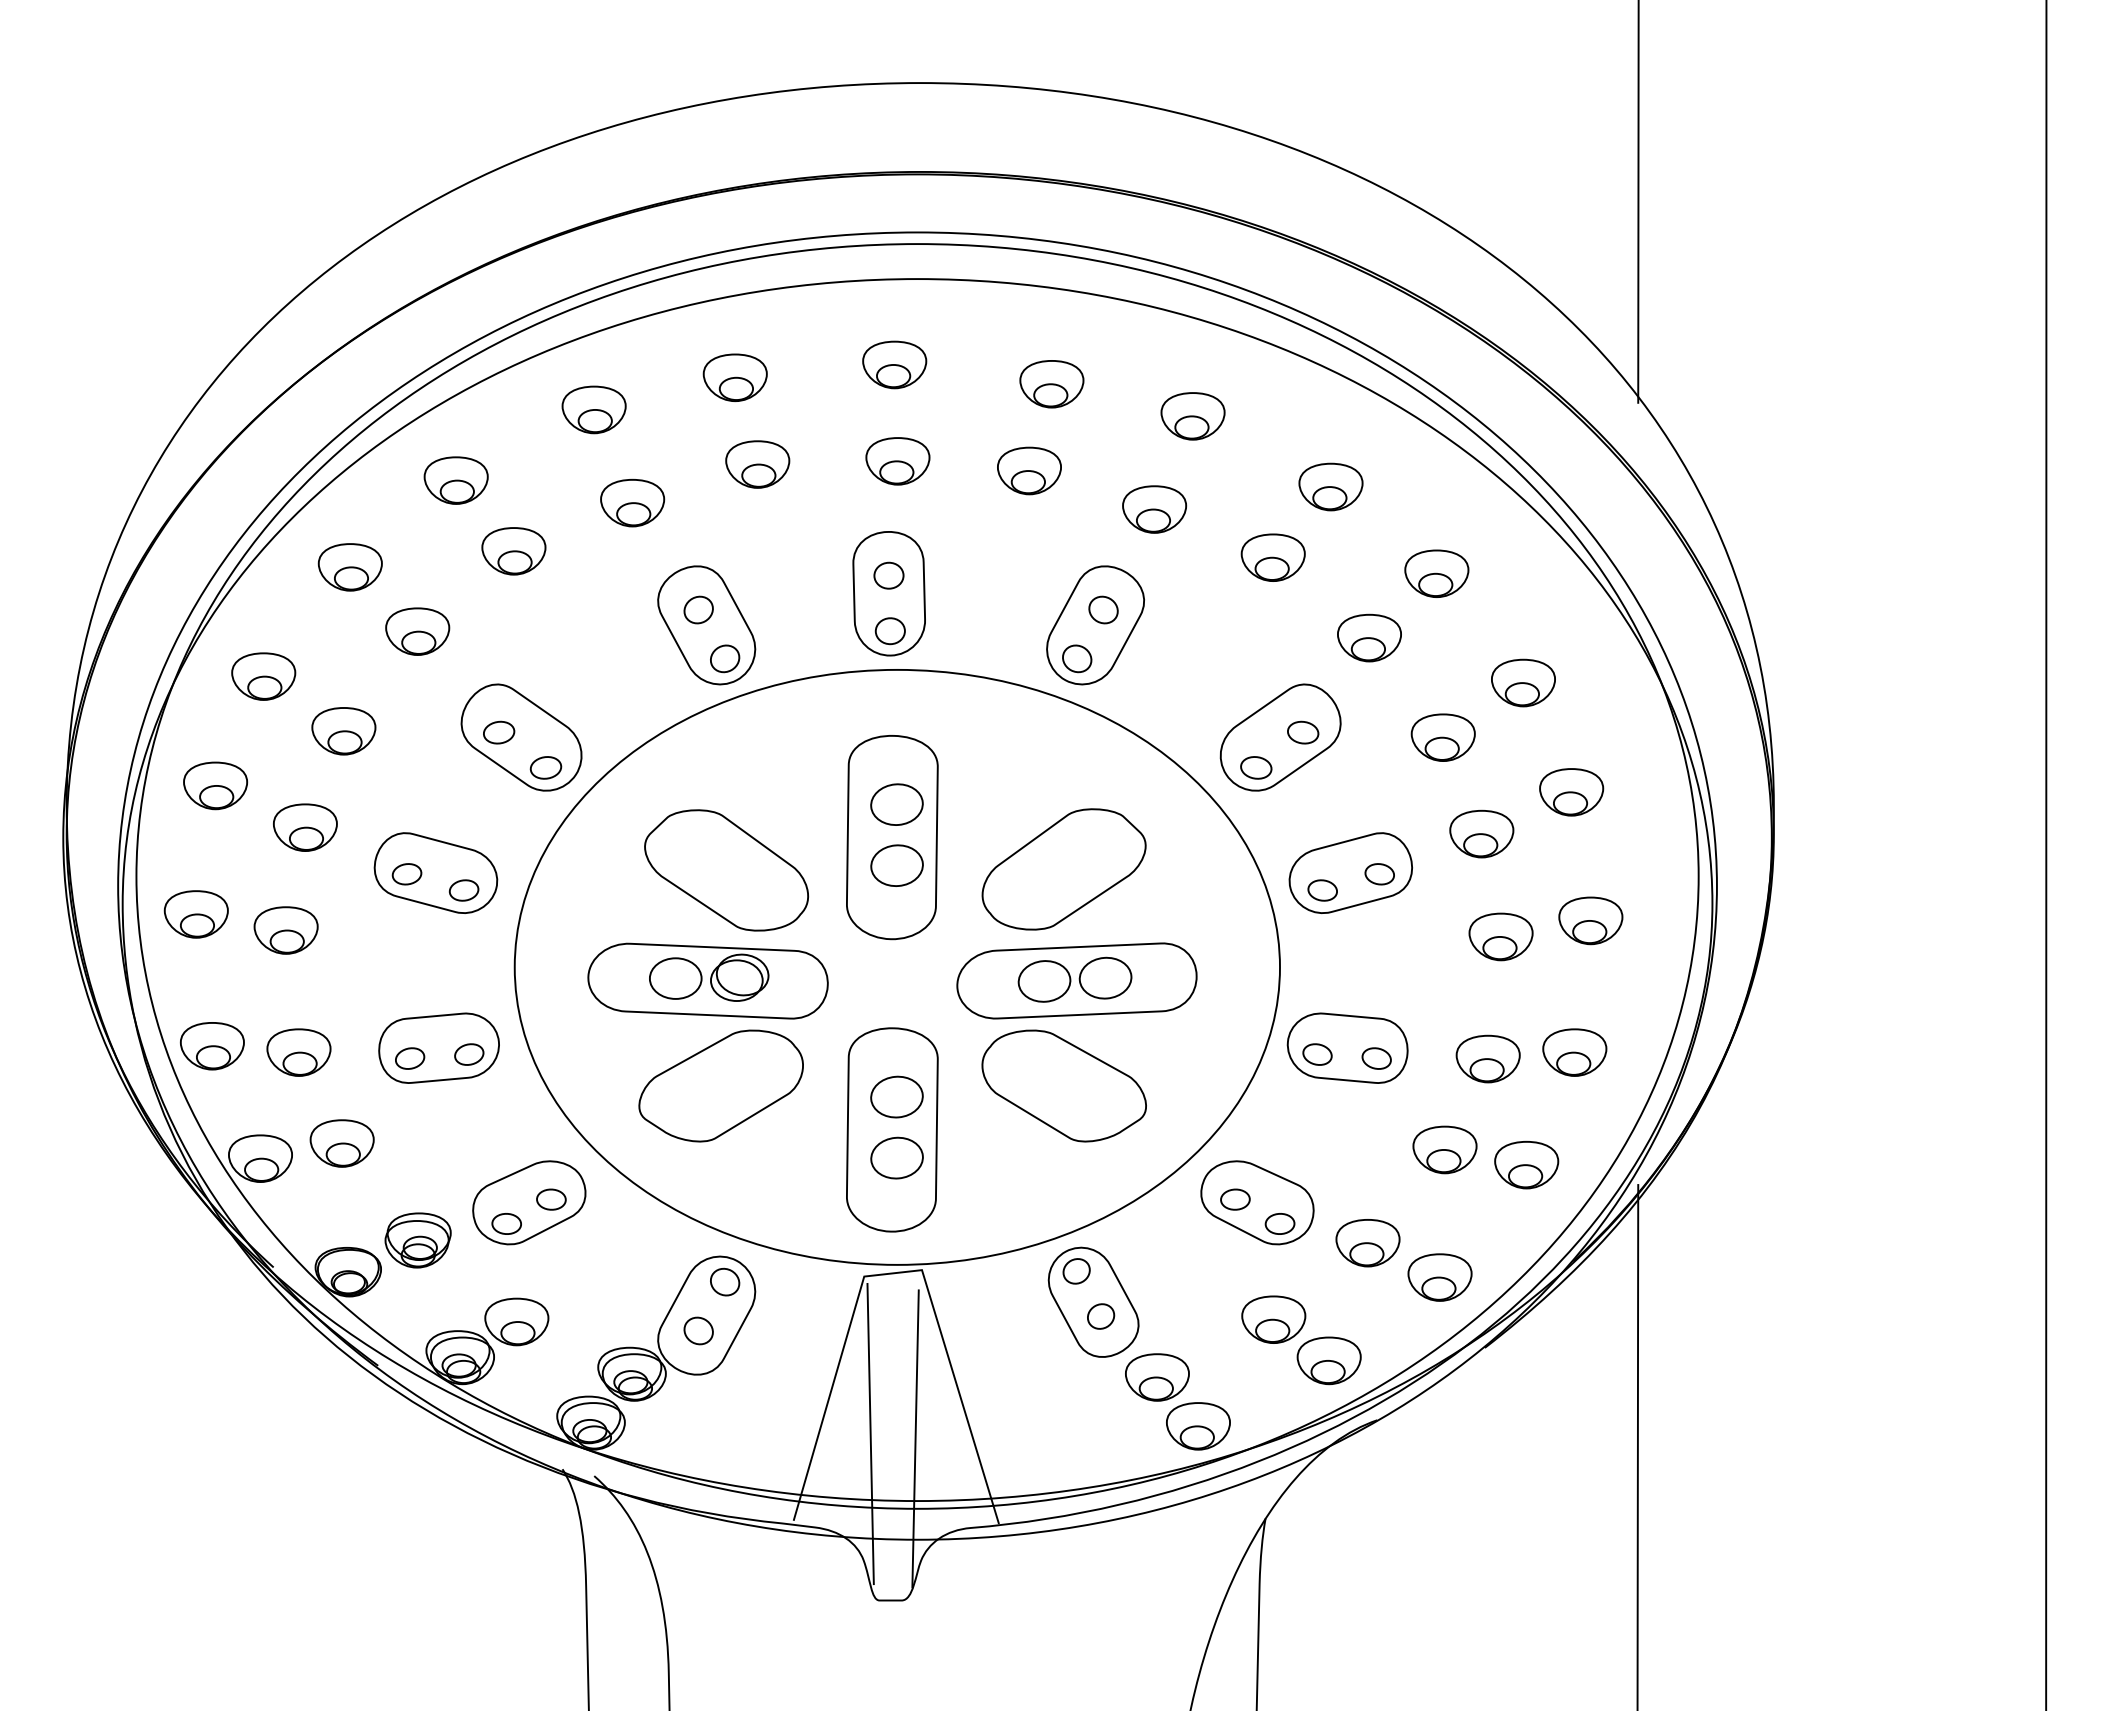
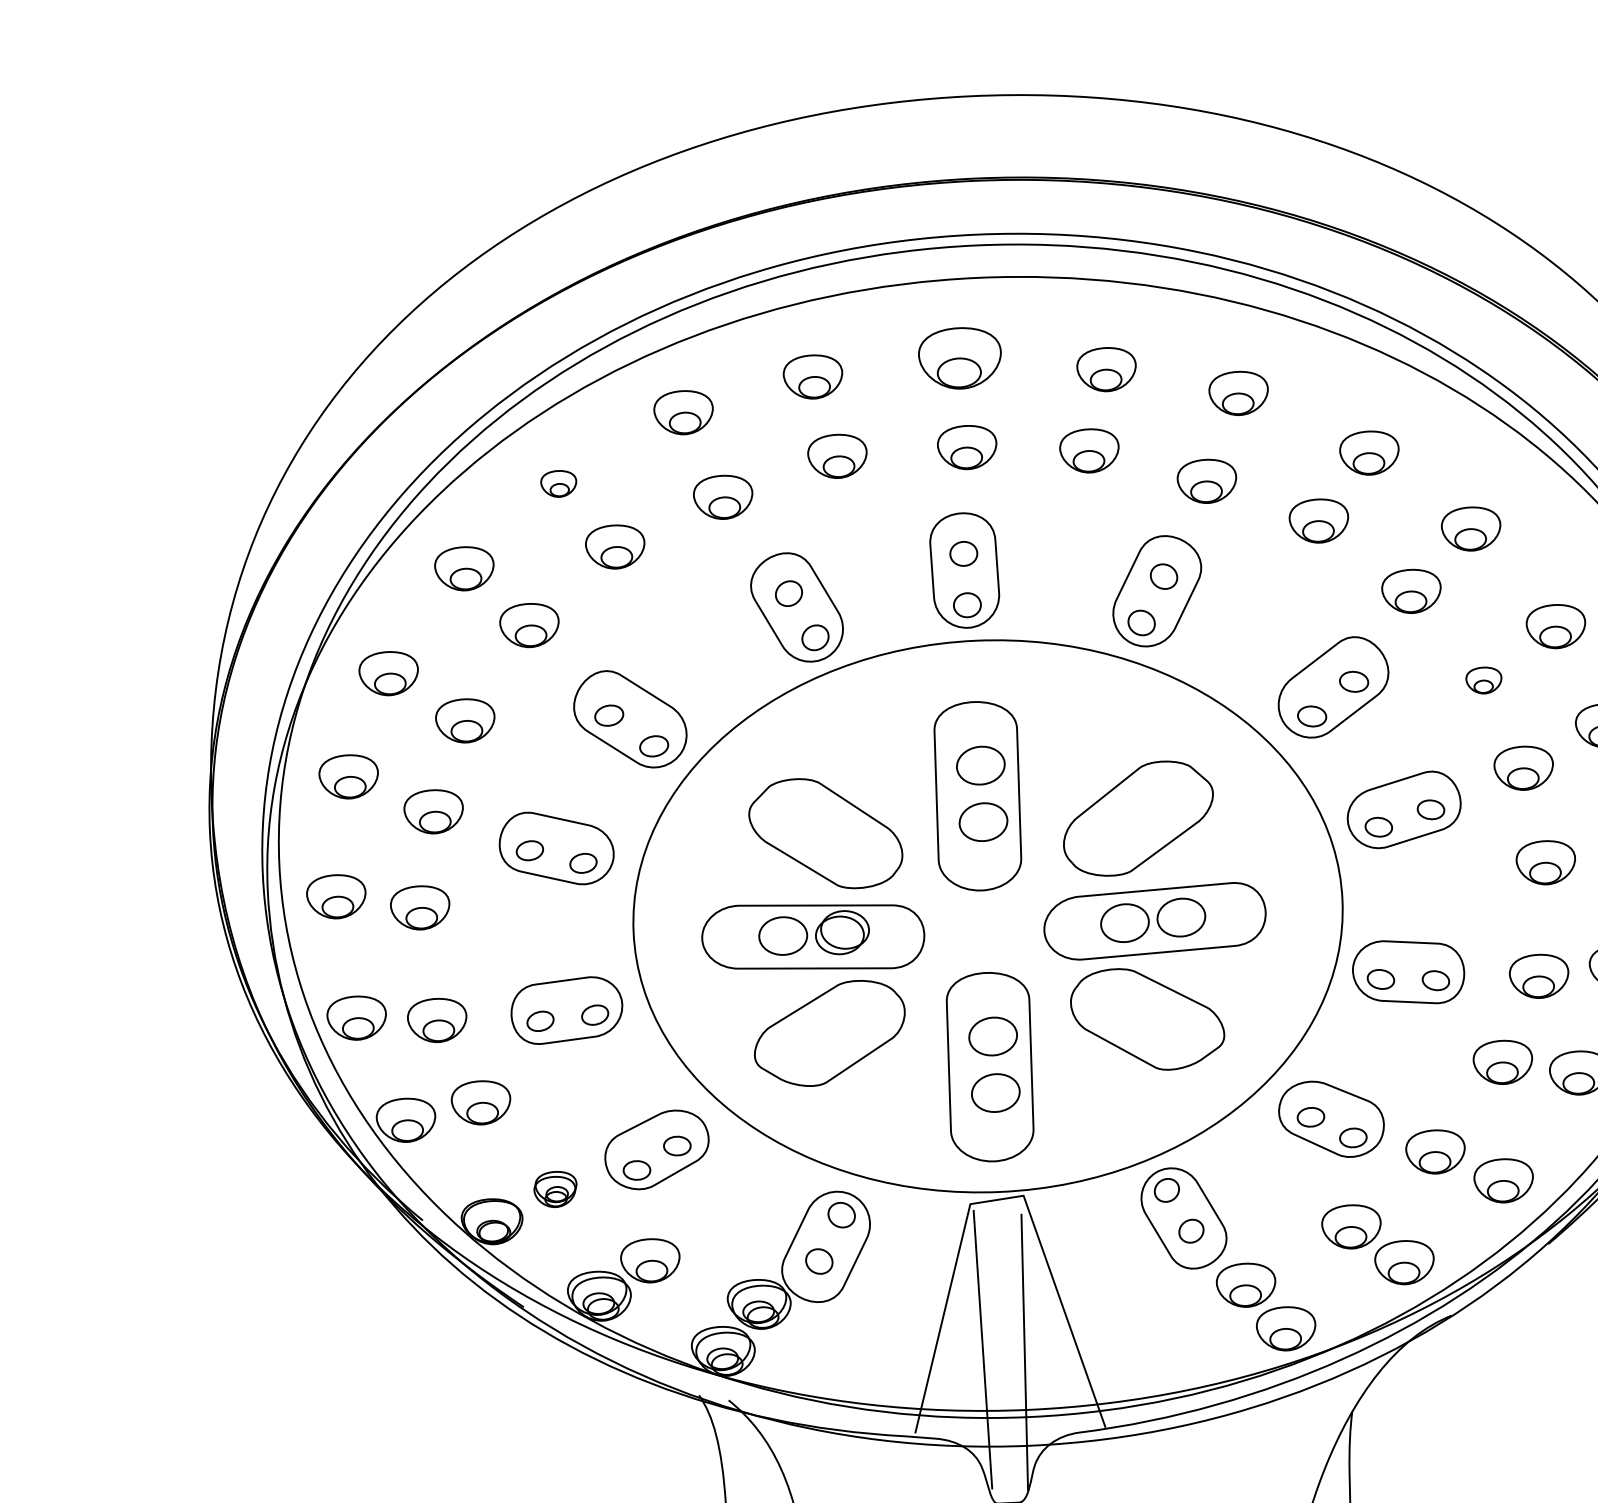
part: (894, 364) -> (960, 357), size x1.4
part: (455, 480) -> (558, 483), size x0.6
part: (1442, 737) -> (1483, 680), size x0.6
part: (417, 1240) -> (555, 1189), size x0.7

